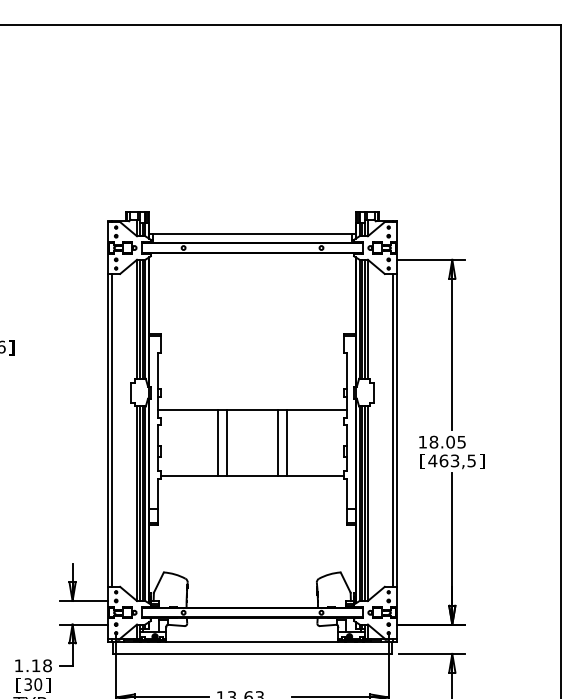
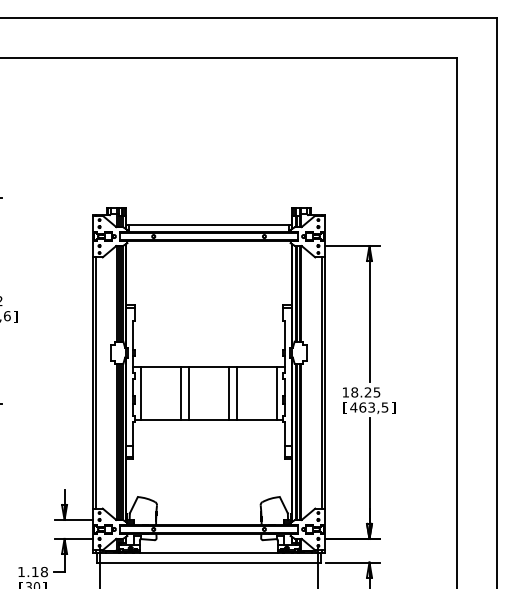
line: (167, 442) -> (140, 392), added
line: (337, 442) -> (277, 392), added
text: (449, 442) -> (367, 392), 18.05 -> 18.25

